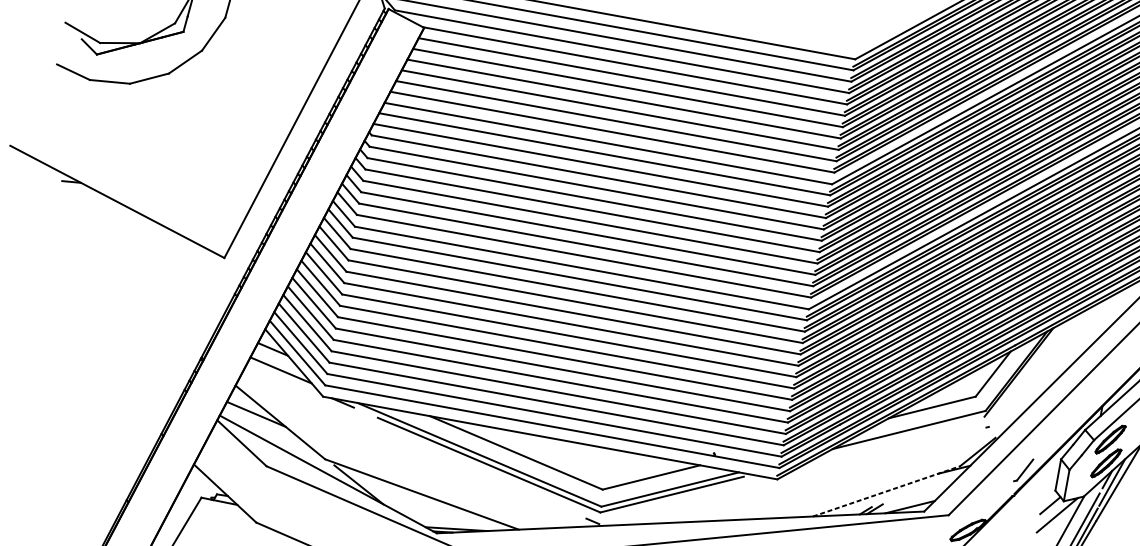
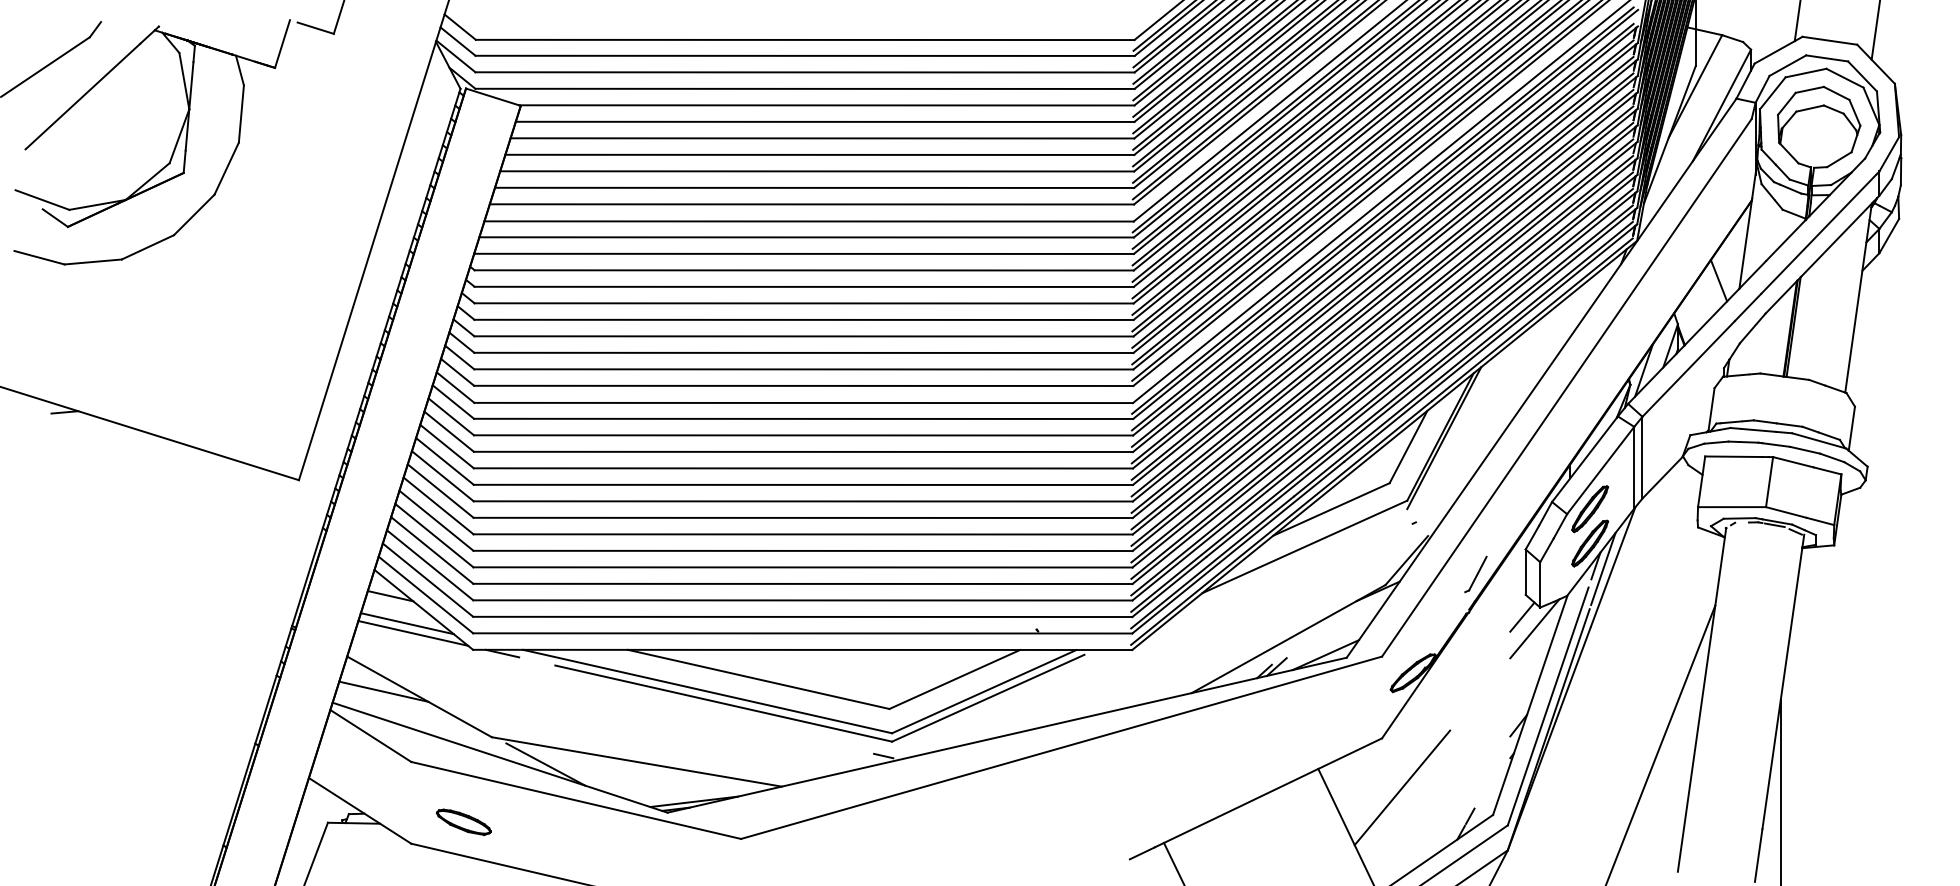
line: (284, 378) -> (413, 633), added
line: (886, 491) -> (1288, 639), dashed -> solid
part: (295, 513) -> (463, 821), added

